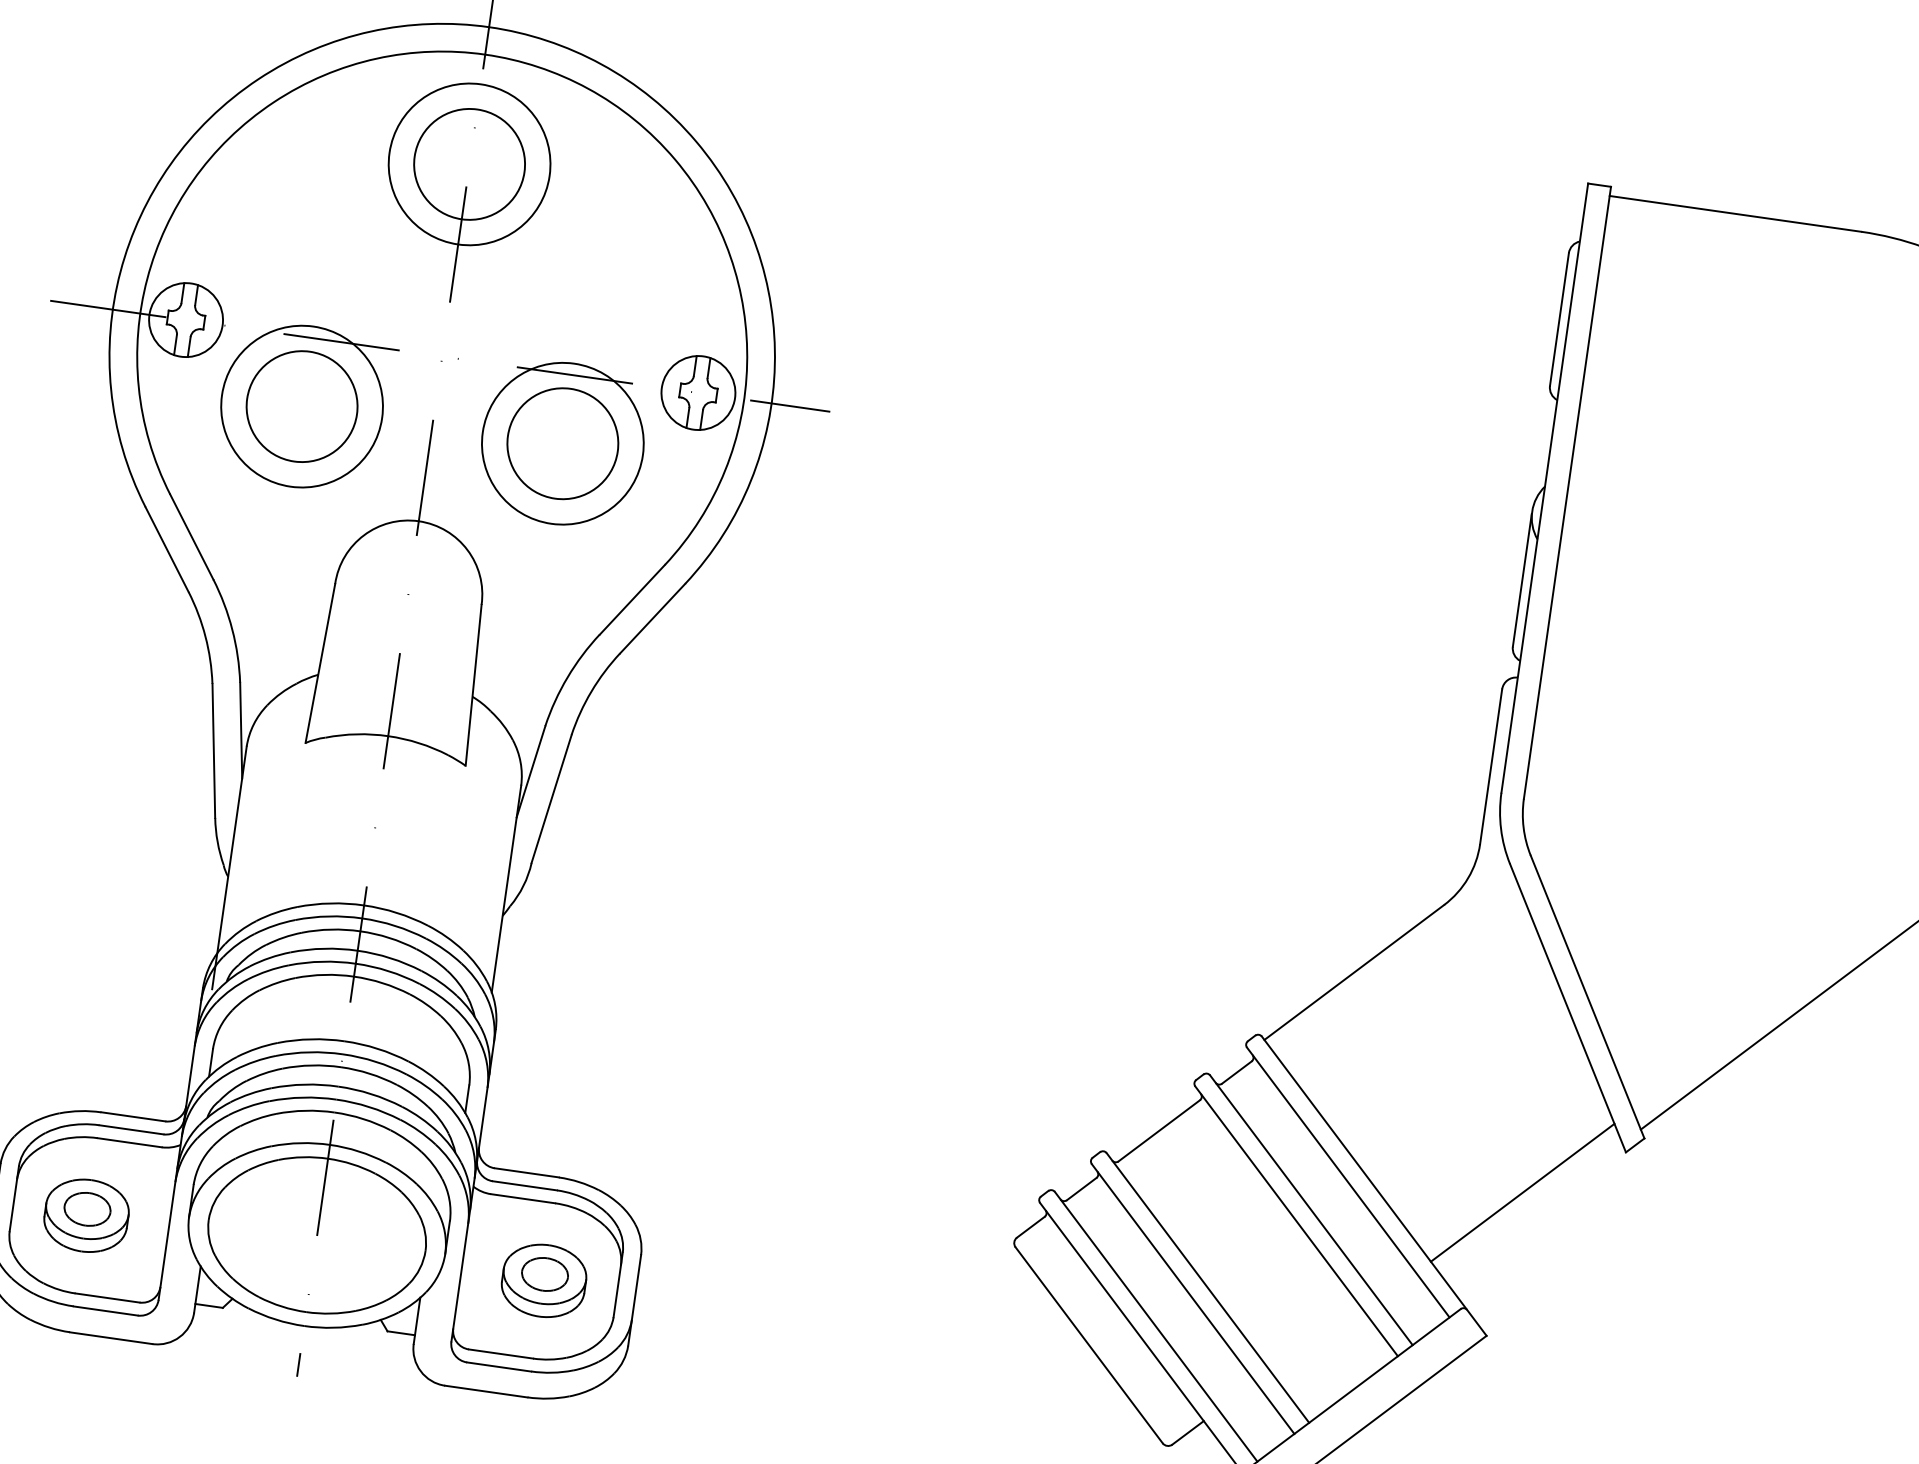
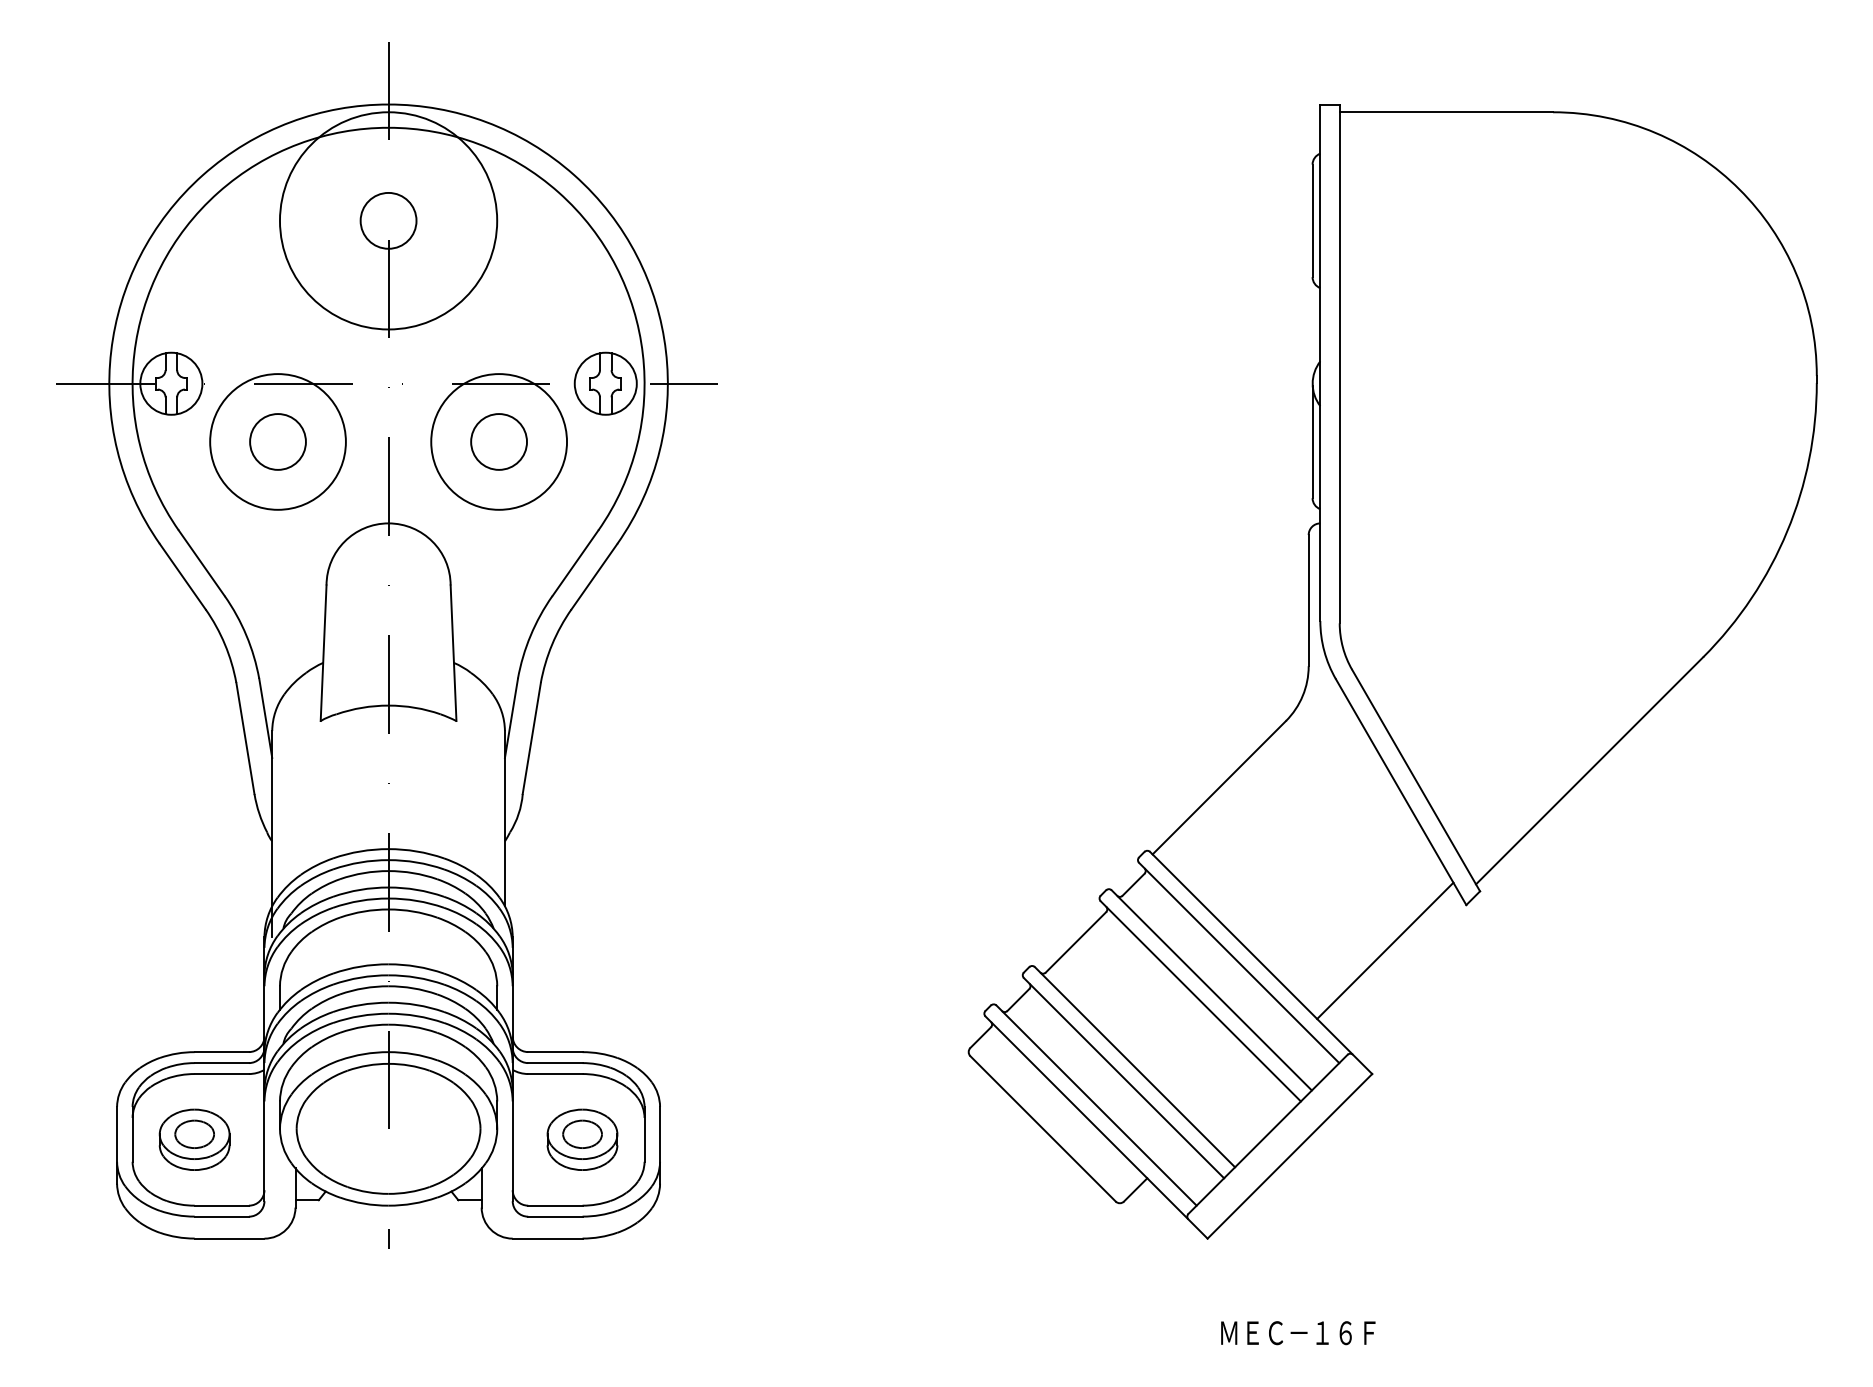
circle: (469, 163) -> (388, 220), size x0.6
circle: (469, 163) -> (388, 220), size x1.6
circle: (301, 406) -> (277, 441), size x0.6
circle: (562, 443) -> (498, 441), size x0.6

